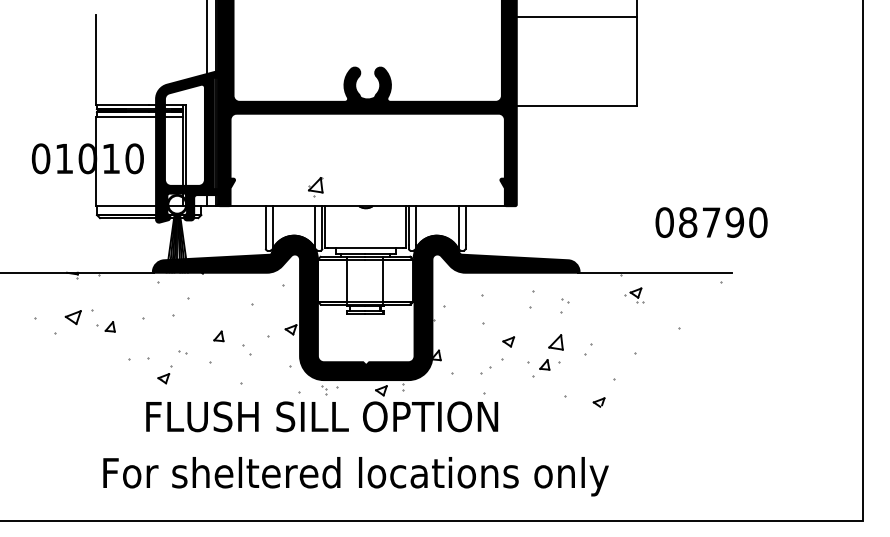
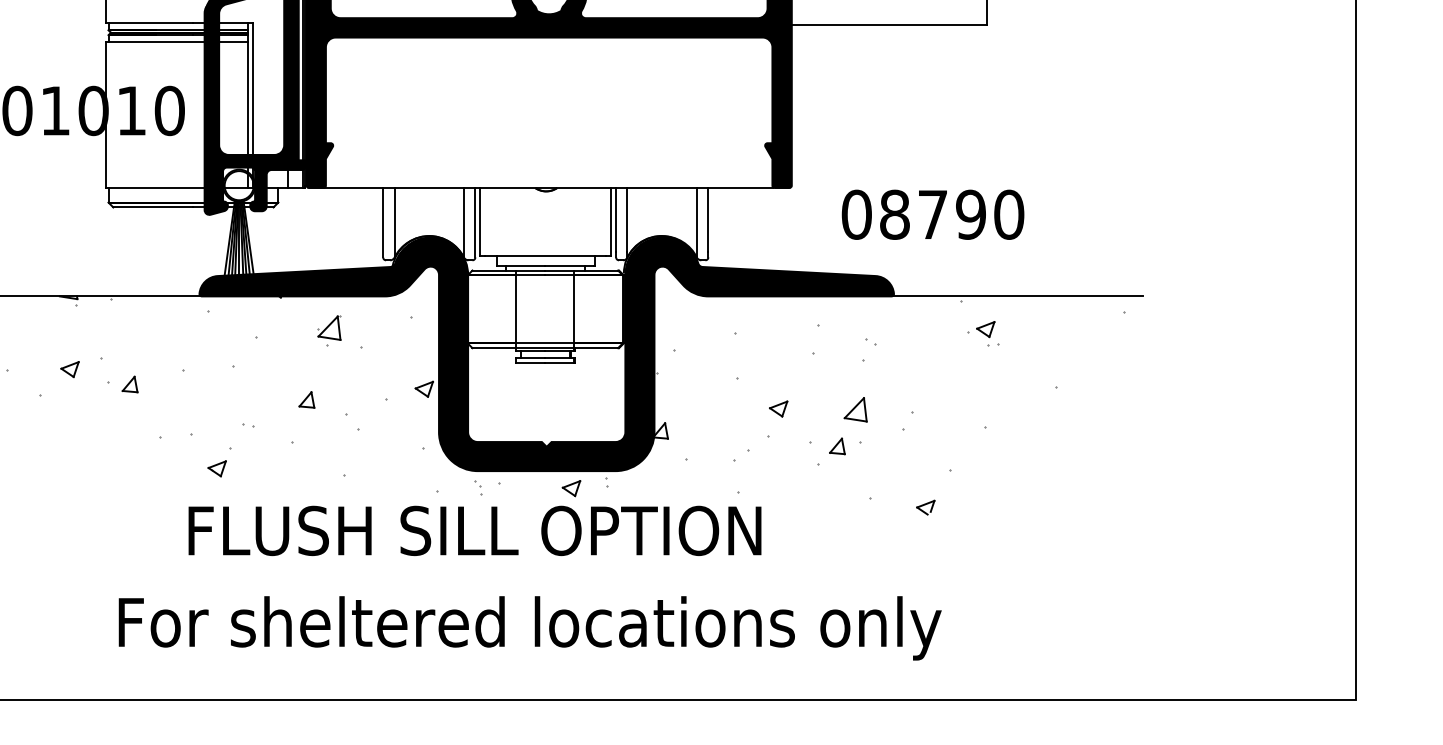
part: (315, 187) -> (329, 331), moved
text: (711, 222) -> (932, 214), moved
part: (73, 317) -> (70, 369), size x0.71

